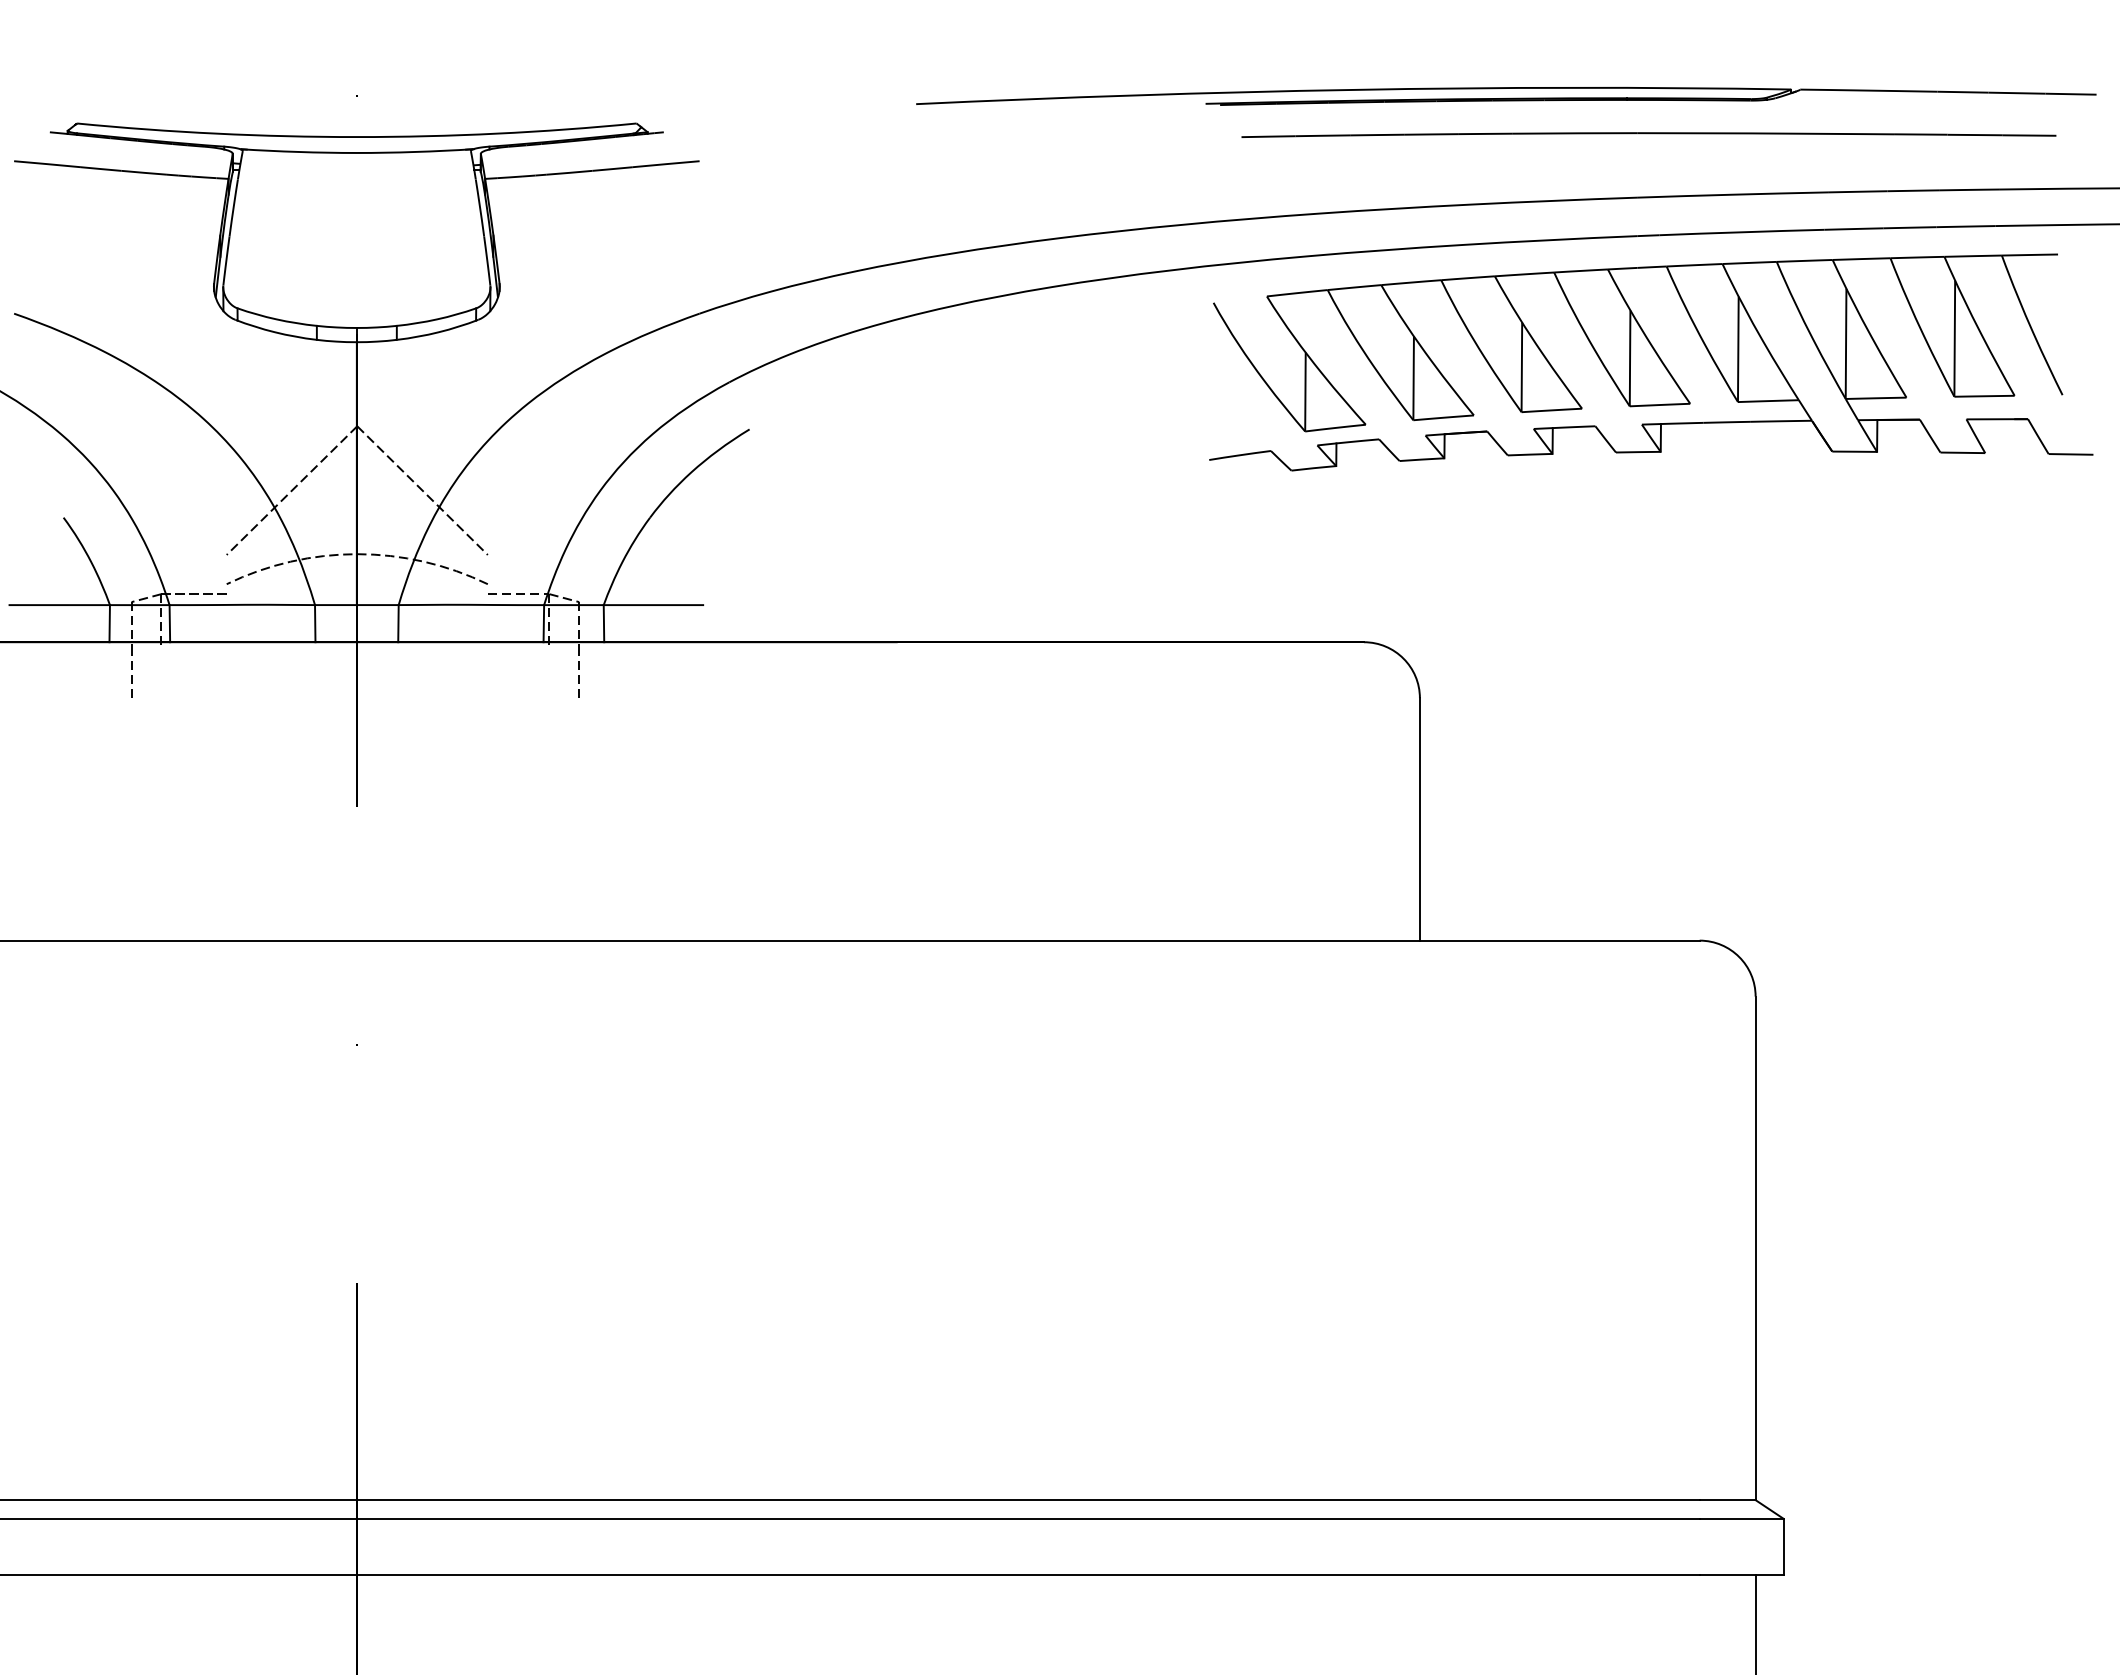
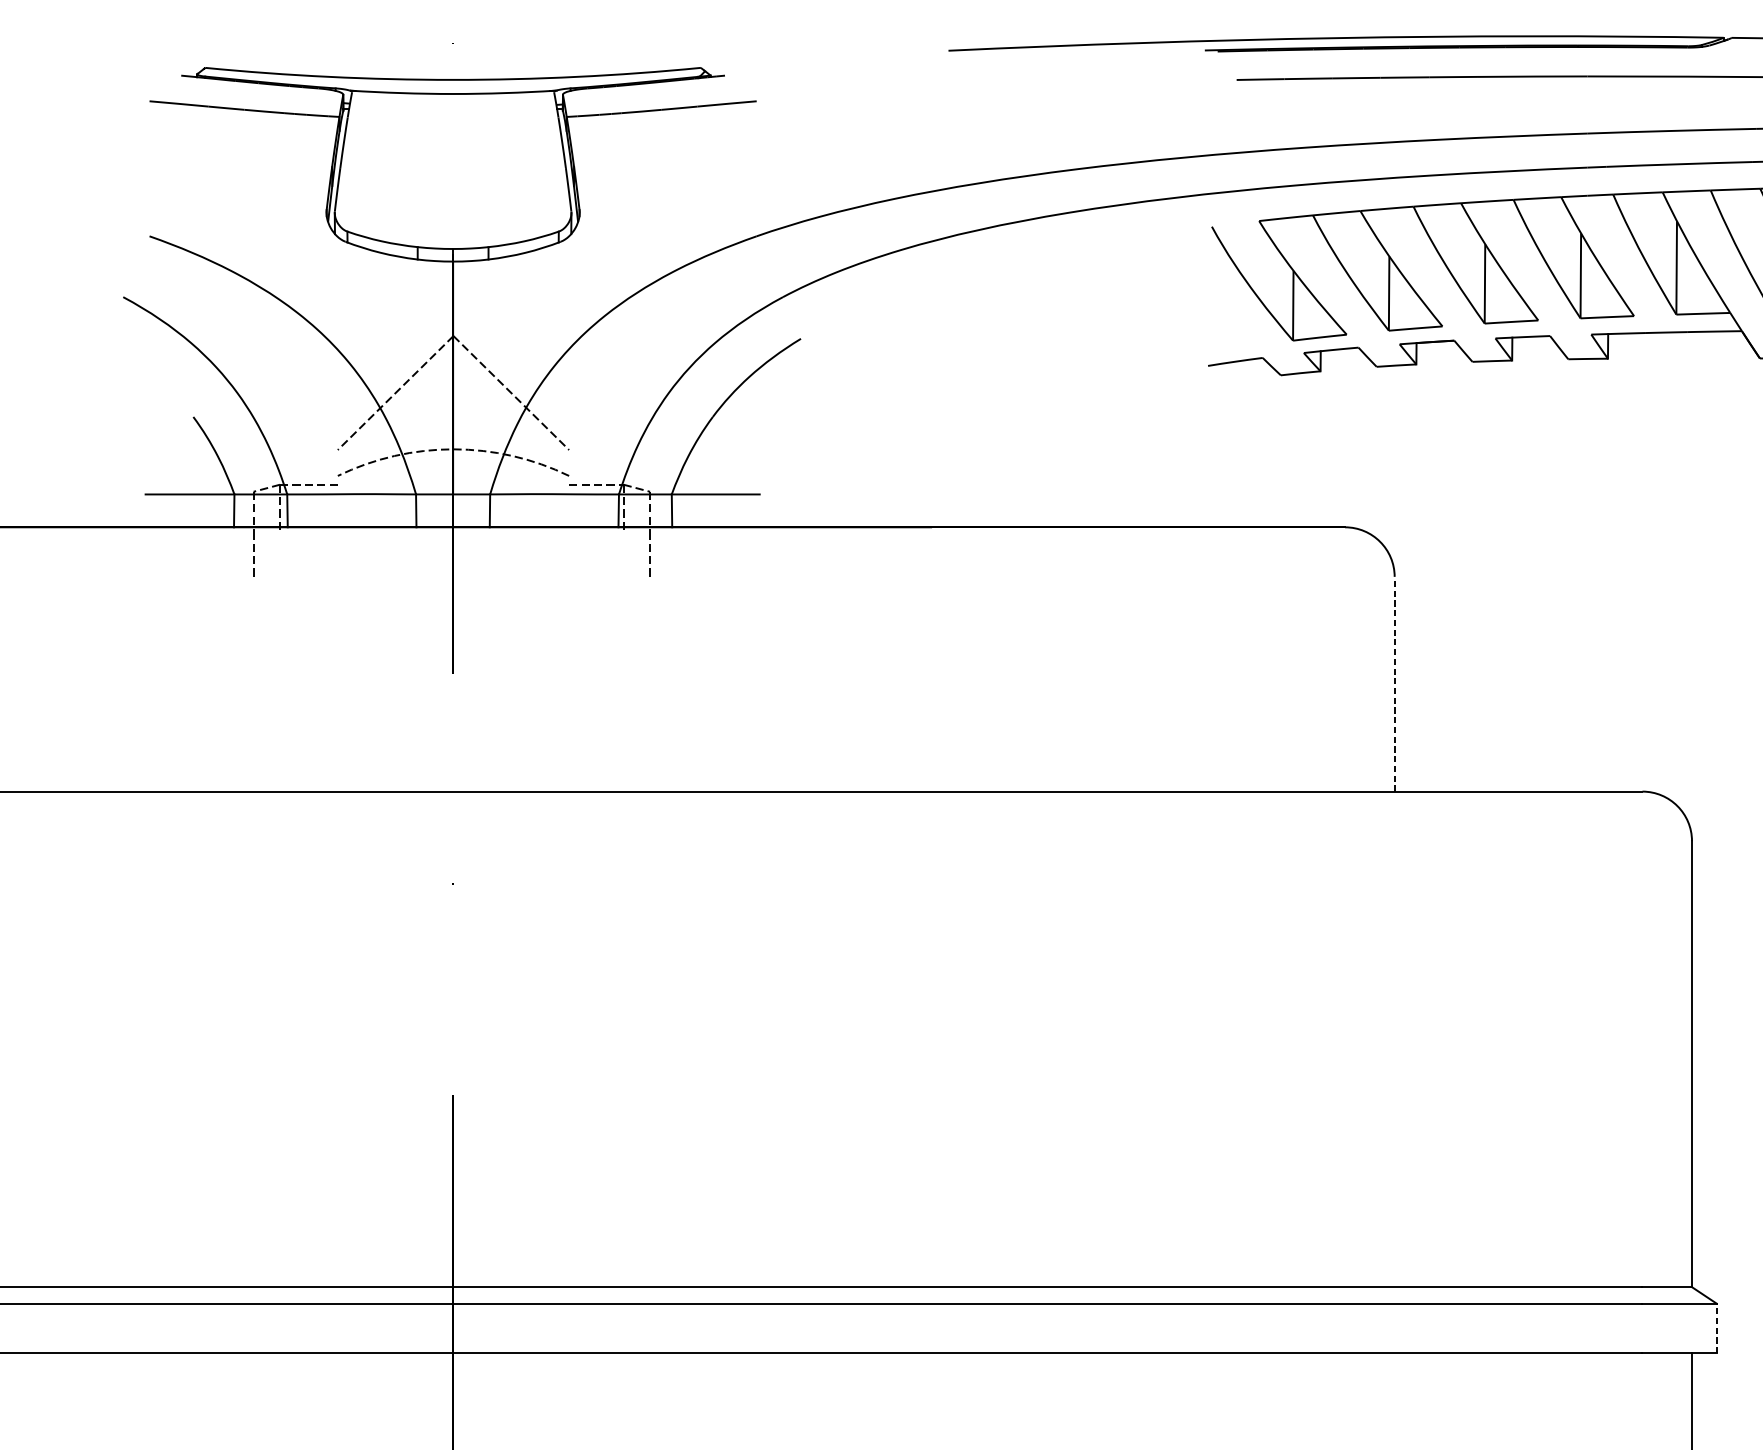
line: (1419, 818) -> (1394, 683), solid -> dashed
line: (1783, 1546) -> (1716, 1328), solid -> dashed

